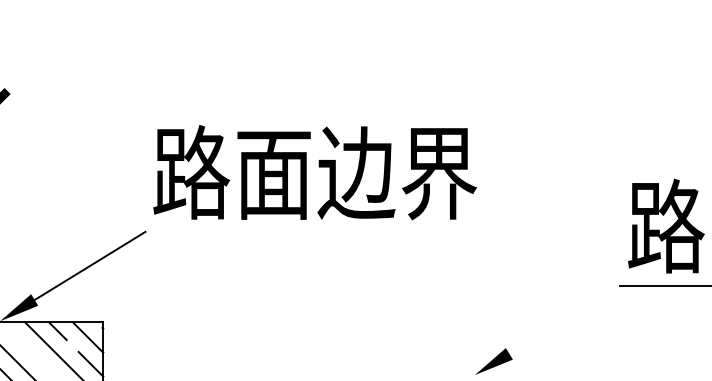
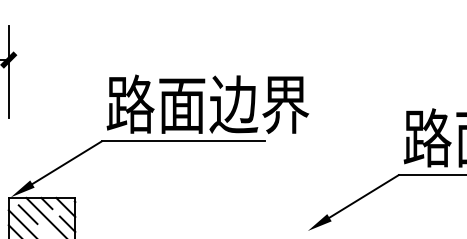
line: (274, 232) -> (182, 141), added
line: (563, 319) -> (363, 196), added
line: (26, 348) -> (27, 214), added

